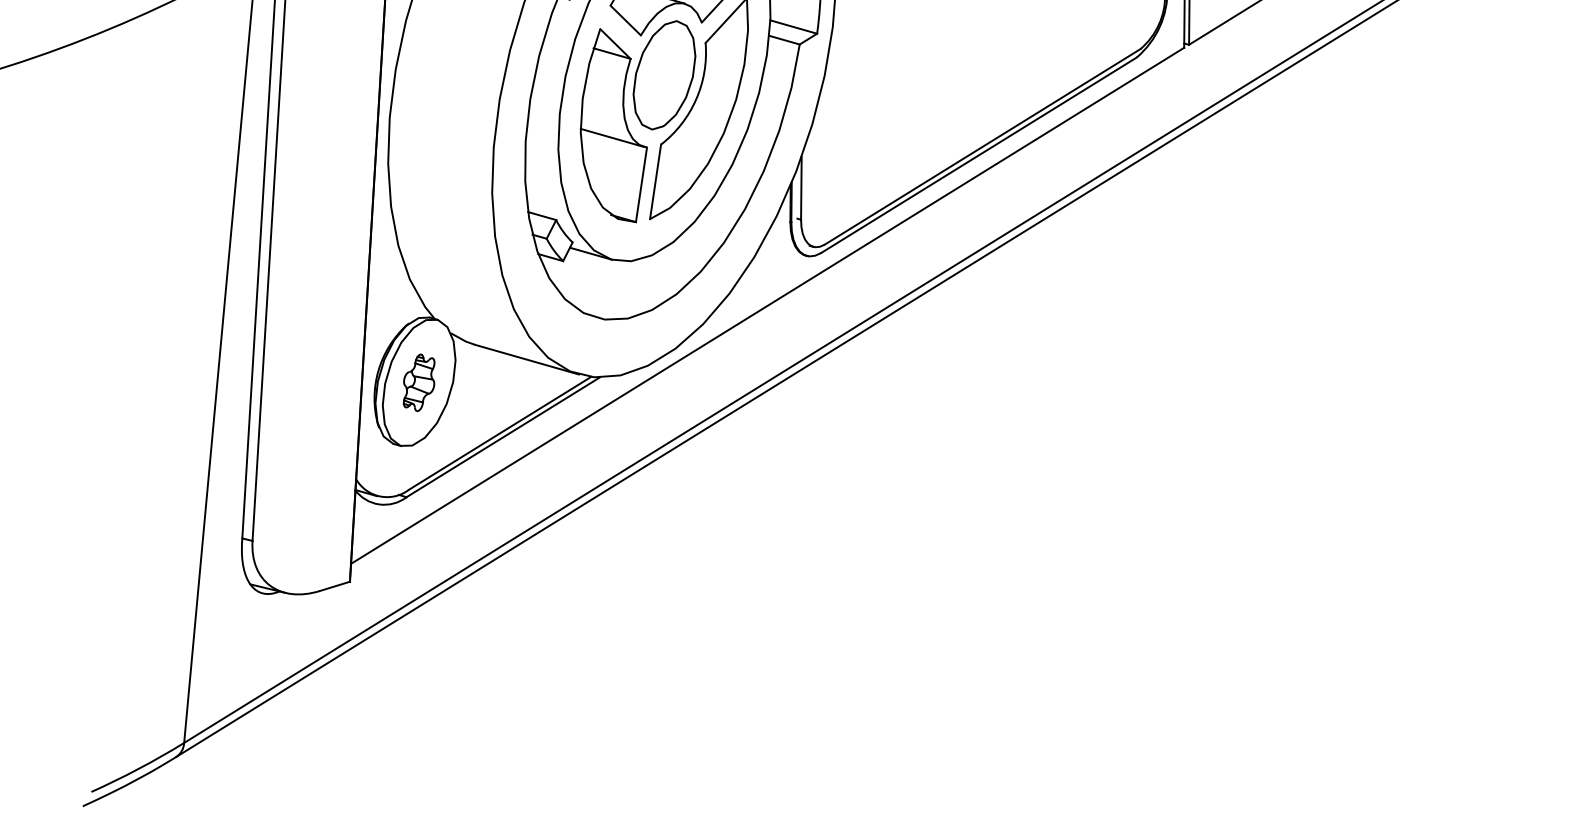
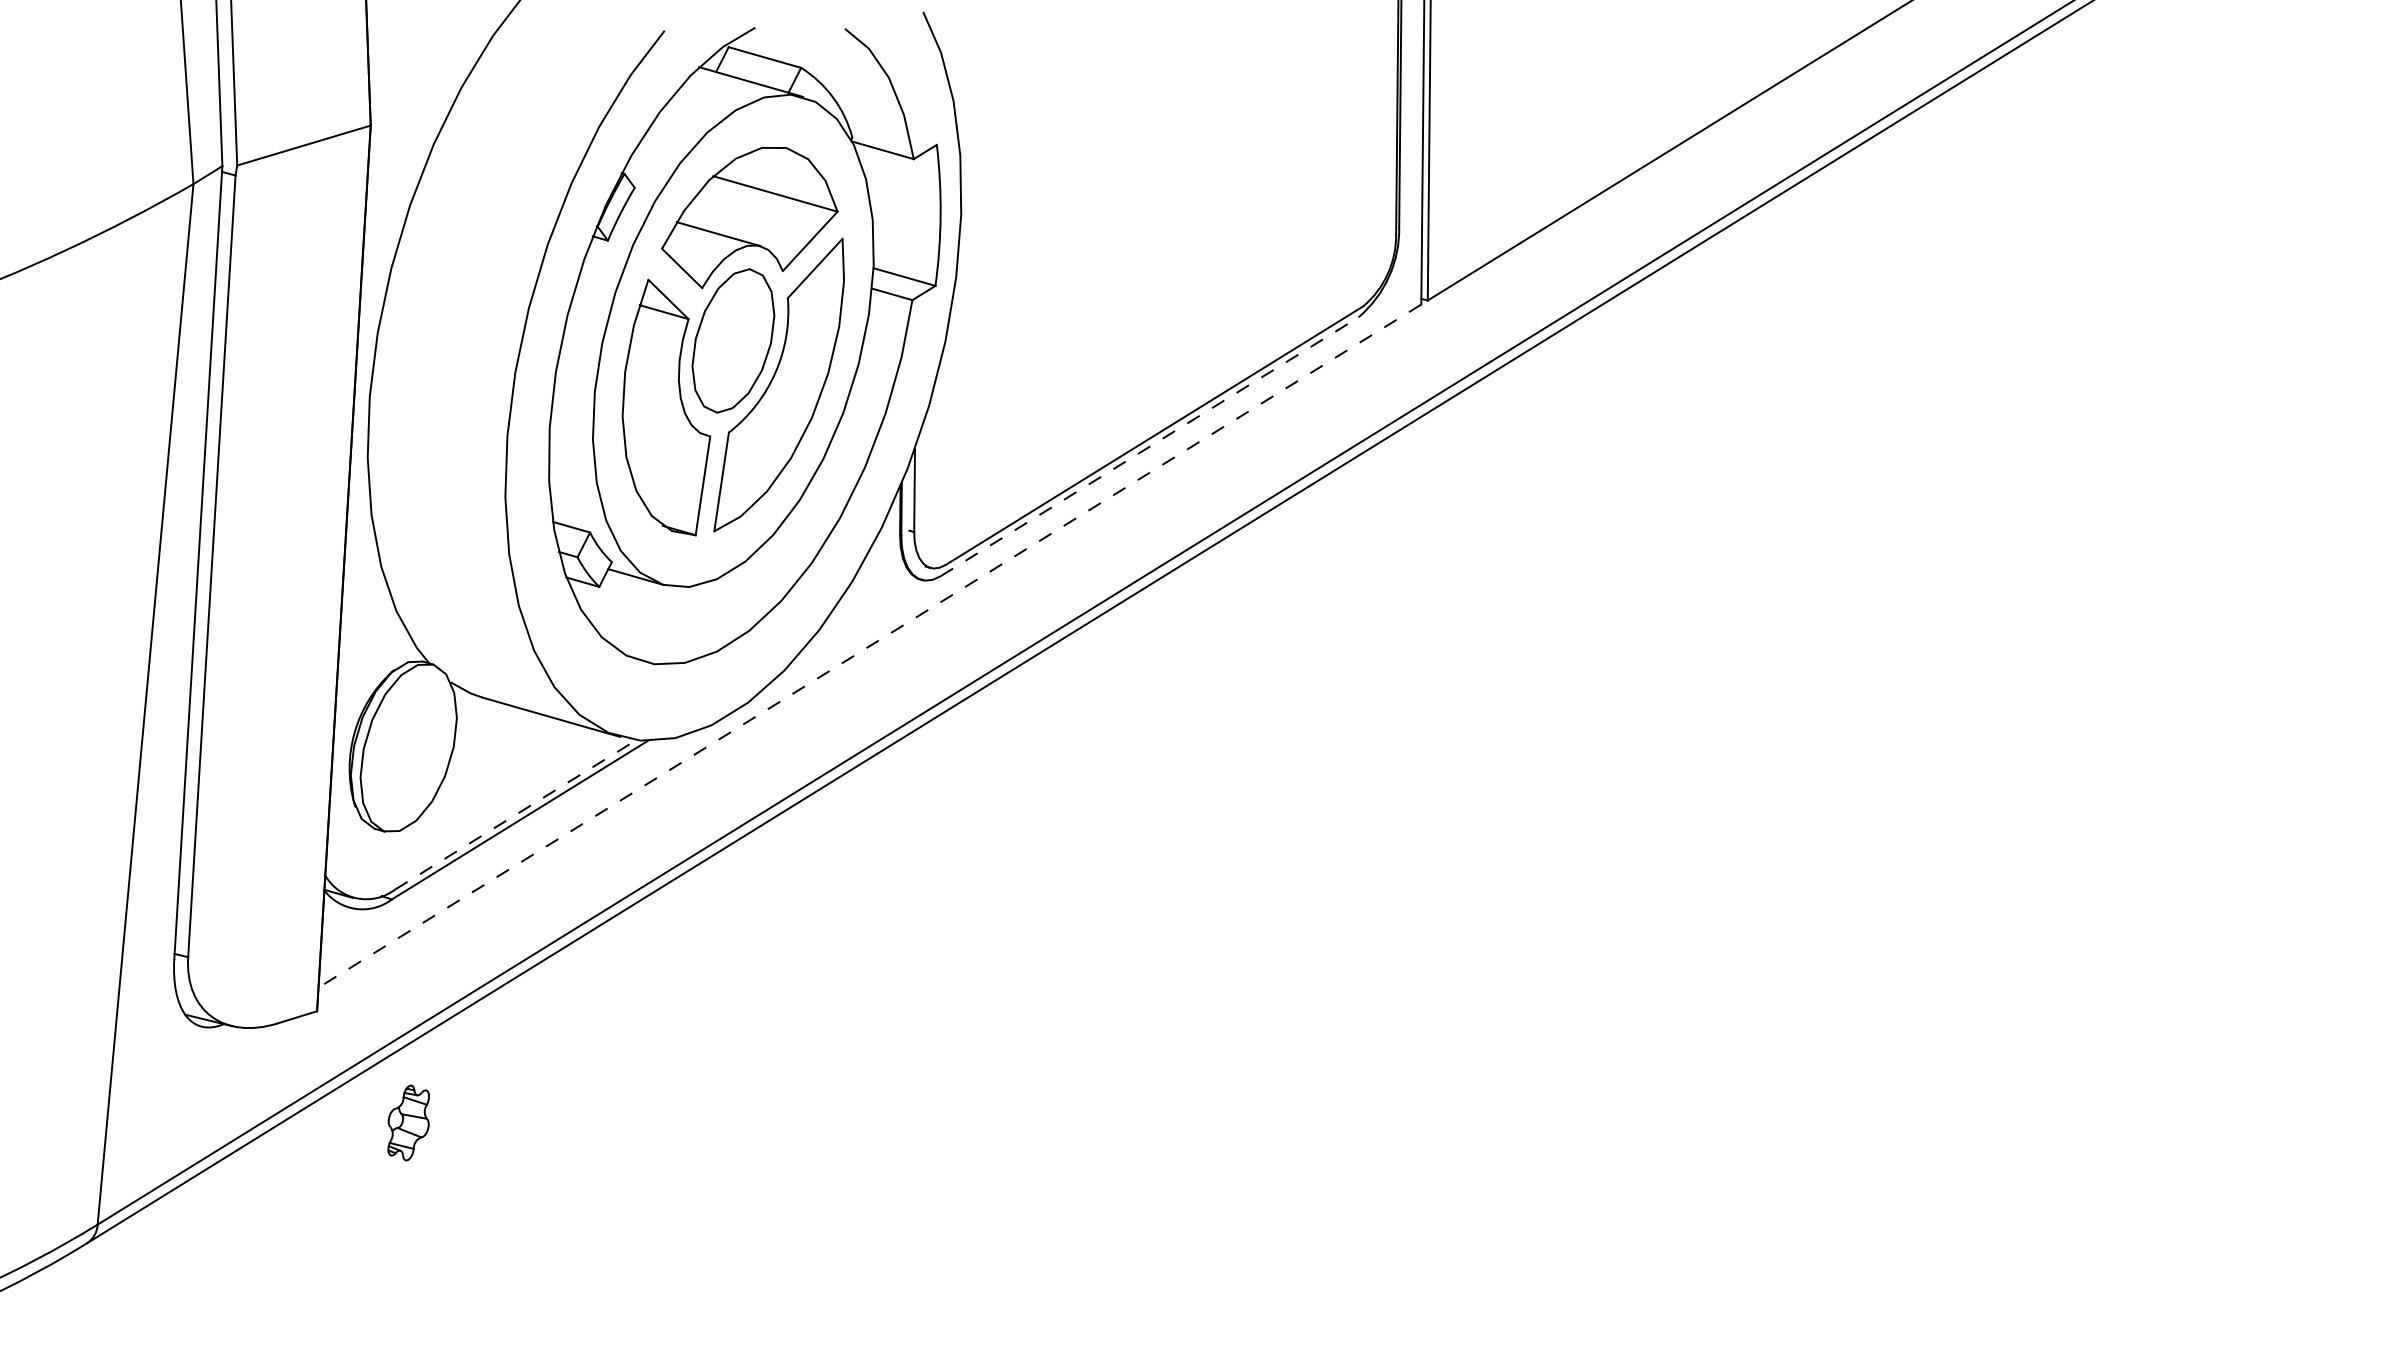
line: (612, 137) -> (664, 423), removed
line: (978, 155) -> (1149, 446), solid -> dashed
line: (767, 306) -> (869, 646), solid -> dashed
part: (419, 382) -> (408, 1122), moved
line: (499, 433) -> (515, 814), solid -> dashed

